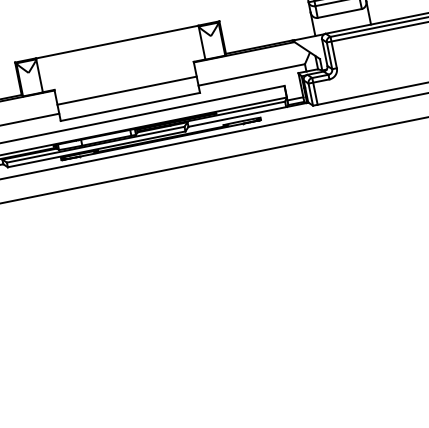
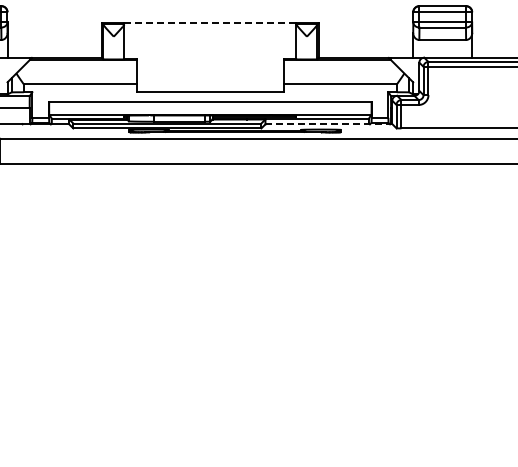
line: (117, 42) -> (210, 23), solid -> dashed
line: (127, 90) -> (210, 74), removed
line: (248, 114) -> (329, 124), solid -> dashed

